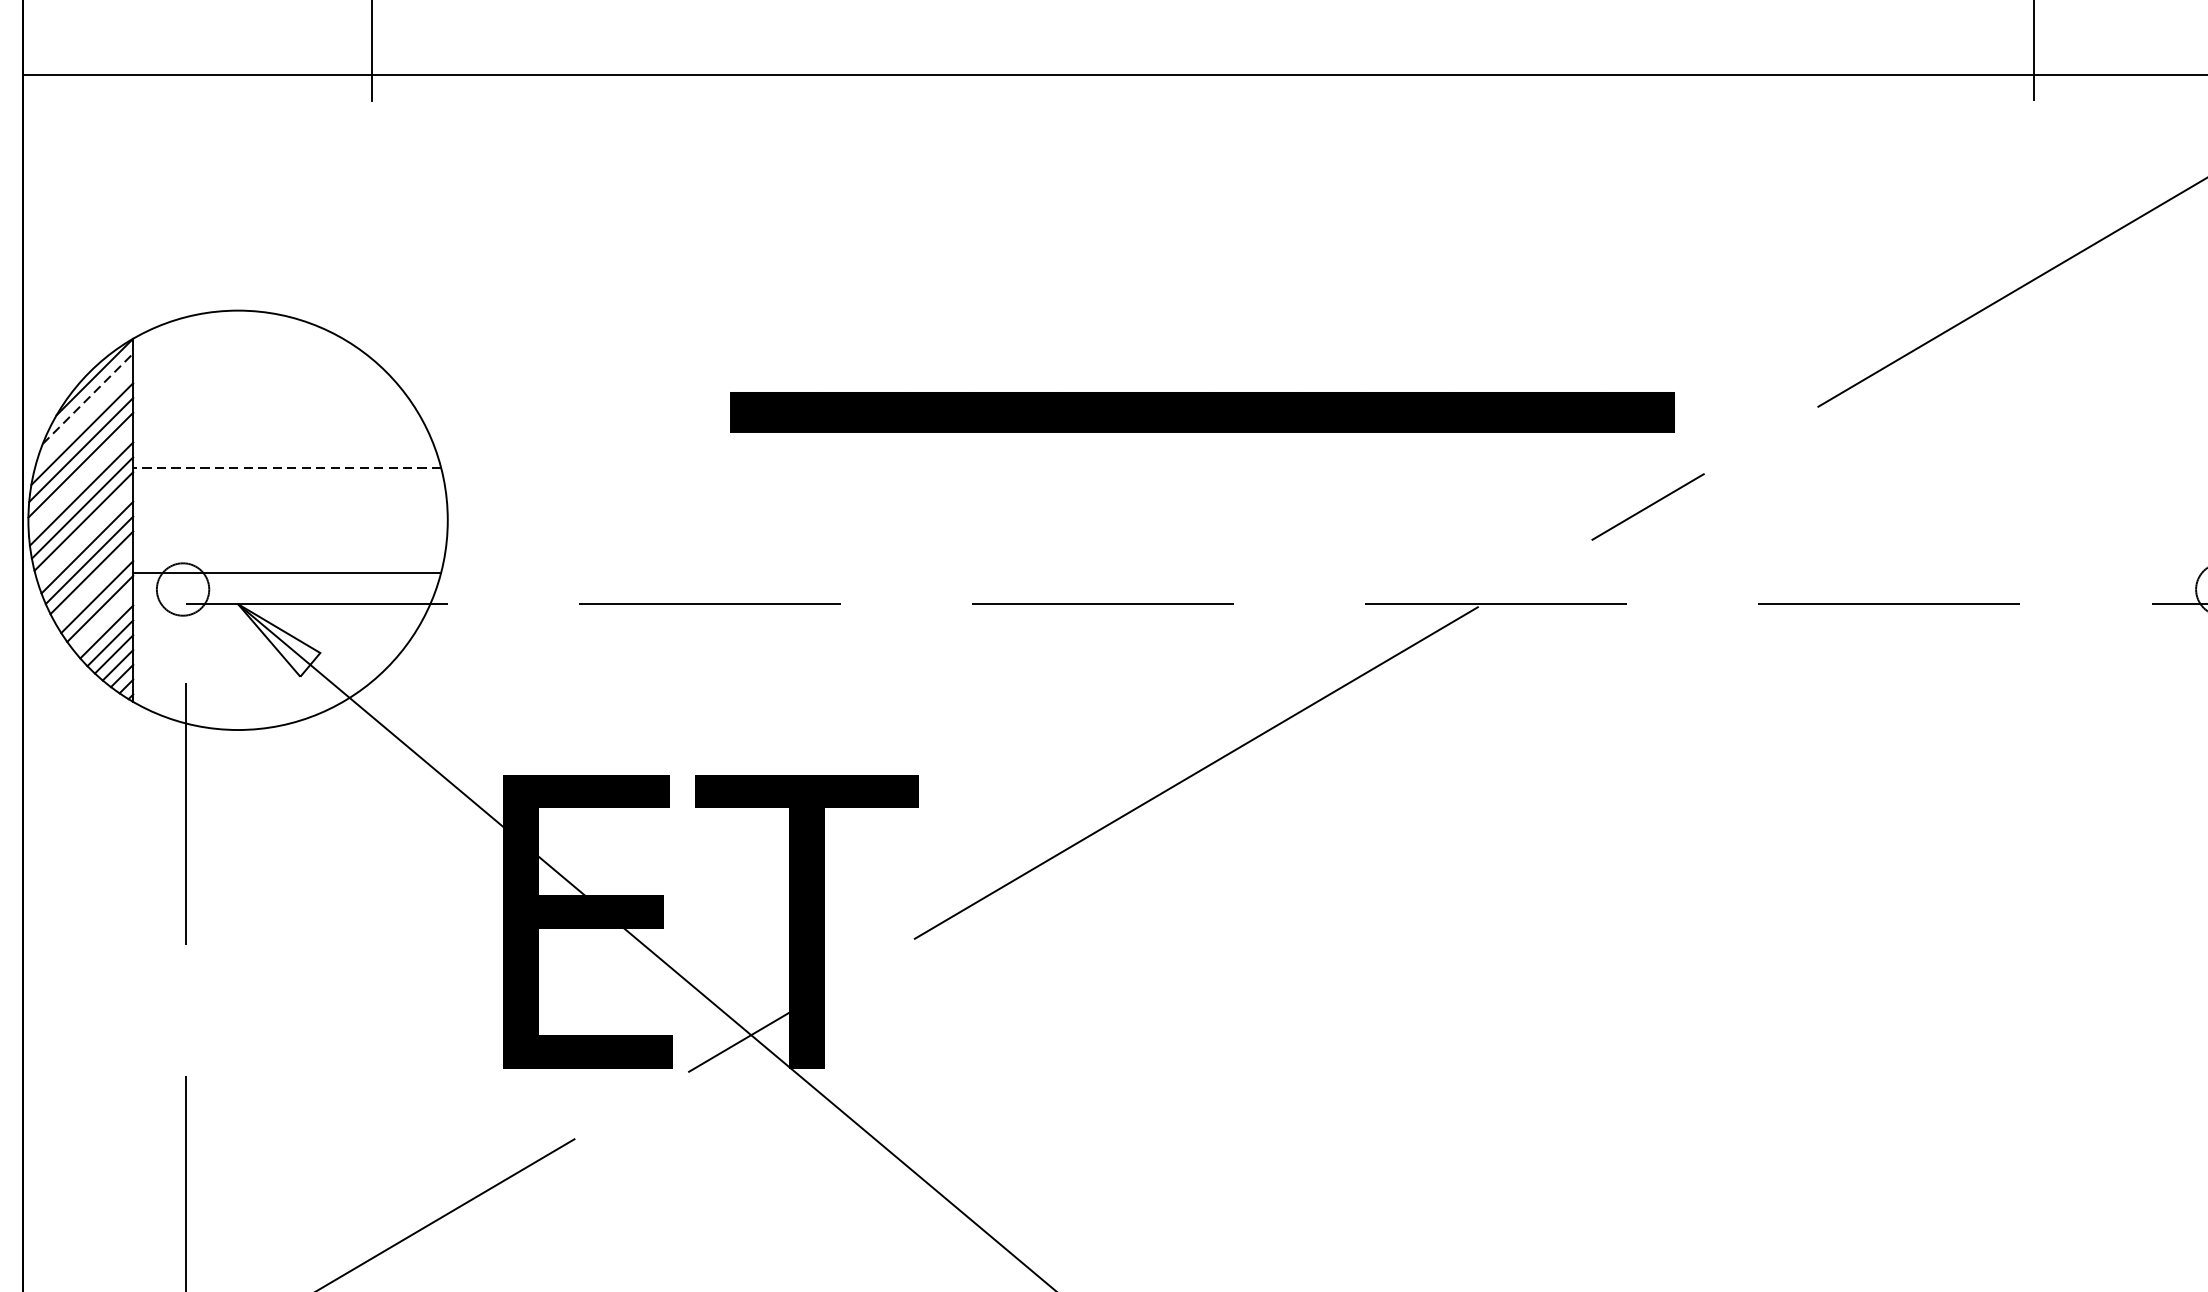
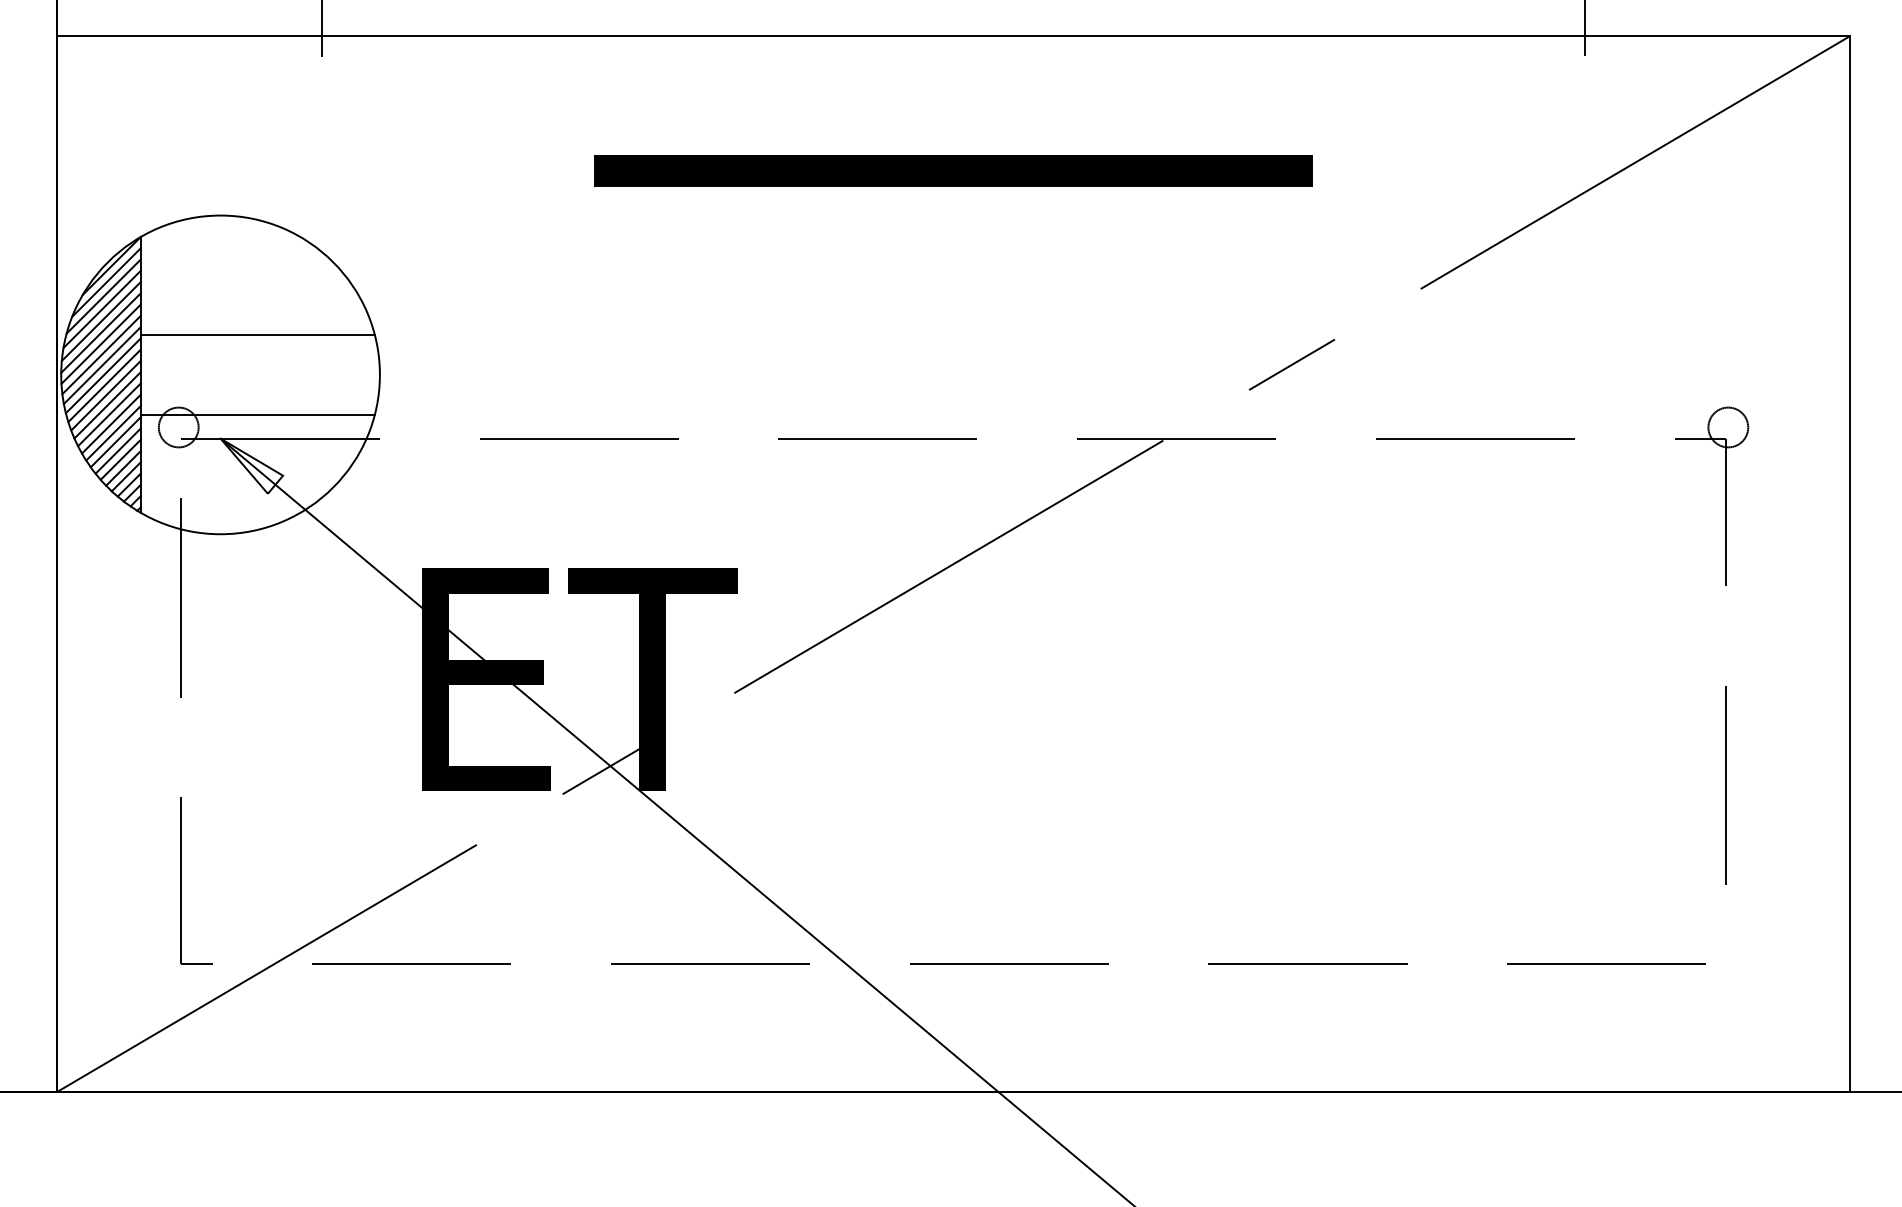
line: (87, 398) -> (106, 282), dashed -> solid
part: (1202, 411) -> (953, 170), moved
line: (84, 417) -> (103, 296), added
line: (286, 468) -> (257, 335), dashed -> solid
line: (80, 478) -> (100, 343), added
line: (85, 534) -> (104, 385), added
line: (94, 584) -> (111, 423), added
line: (102, 619) -> (117, 450), added

